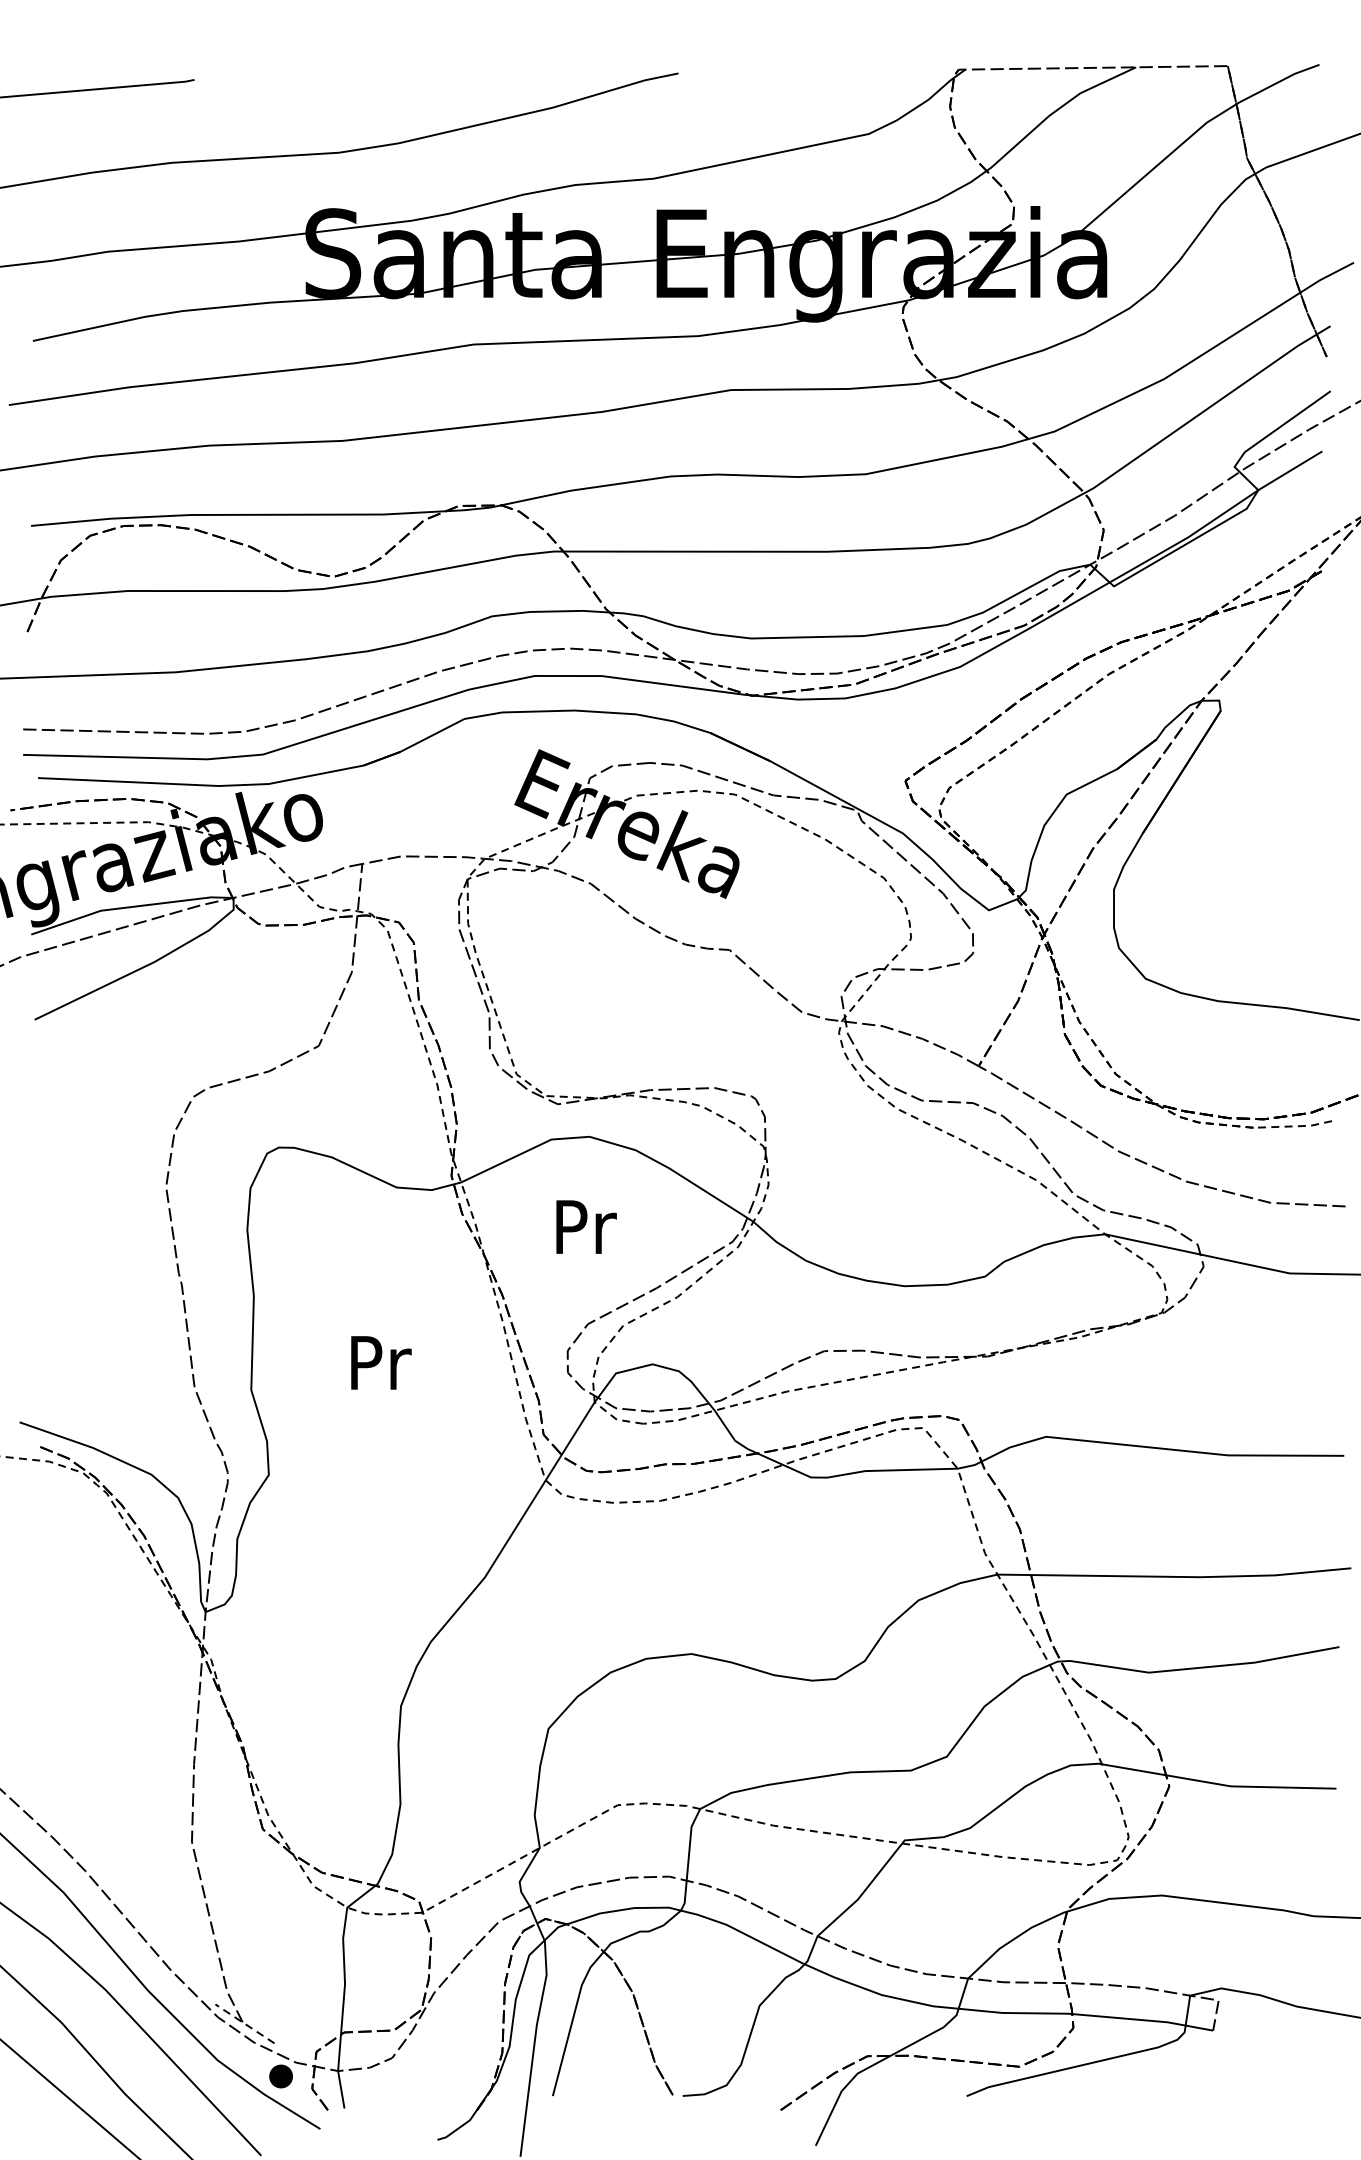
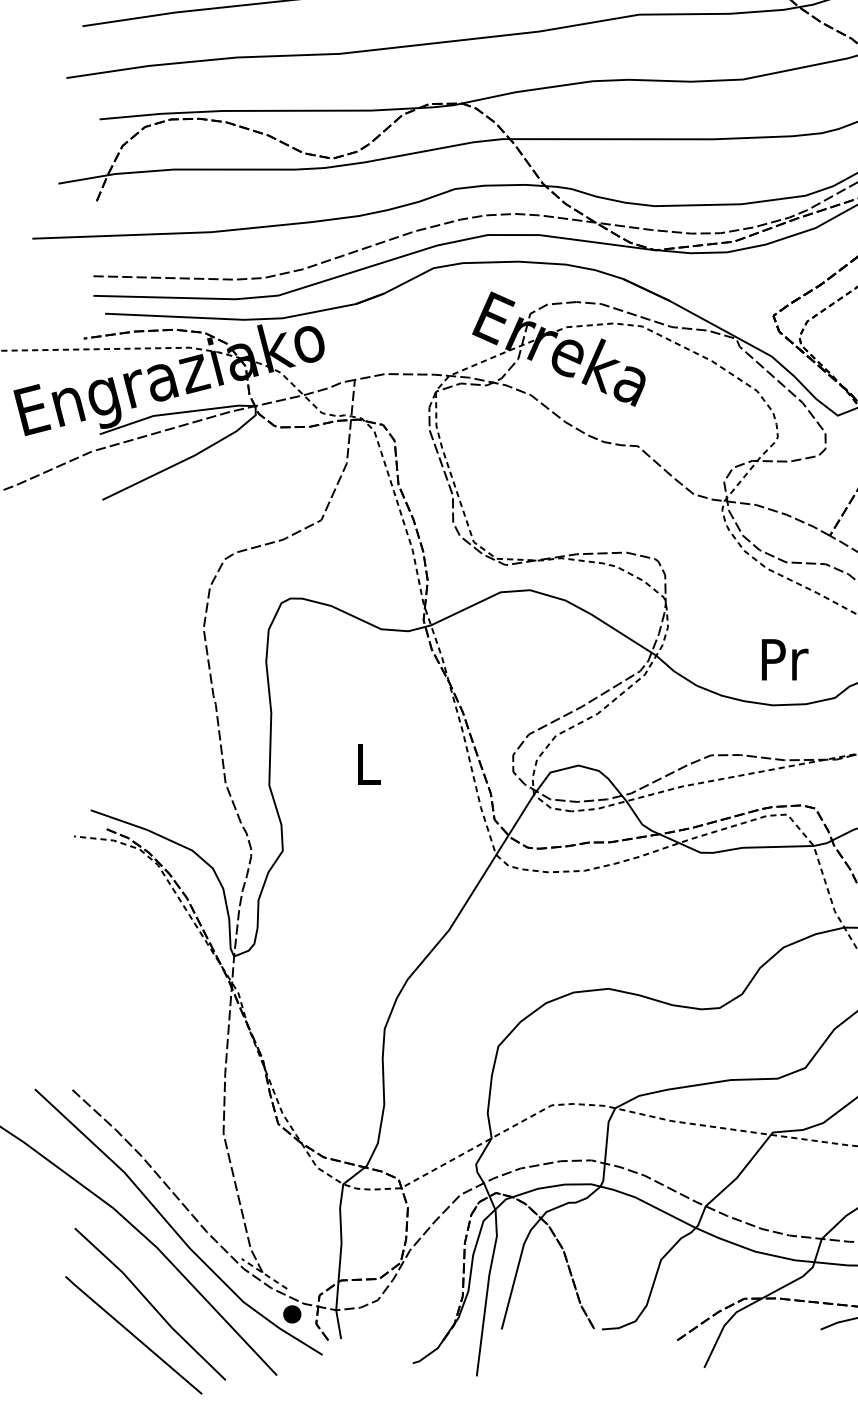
text: (586, 1226) -> (785, 659), moved
text: (381, 1362) -> (369, 764), Pr -> L

